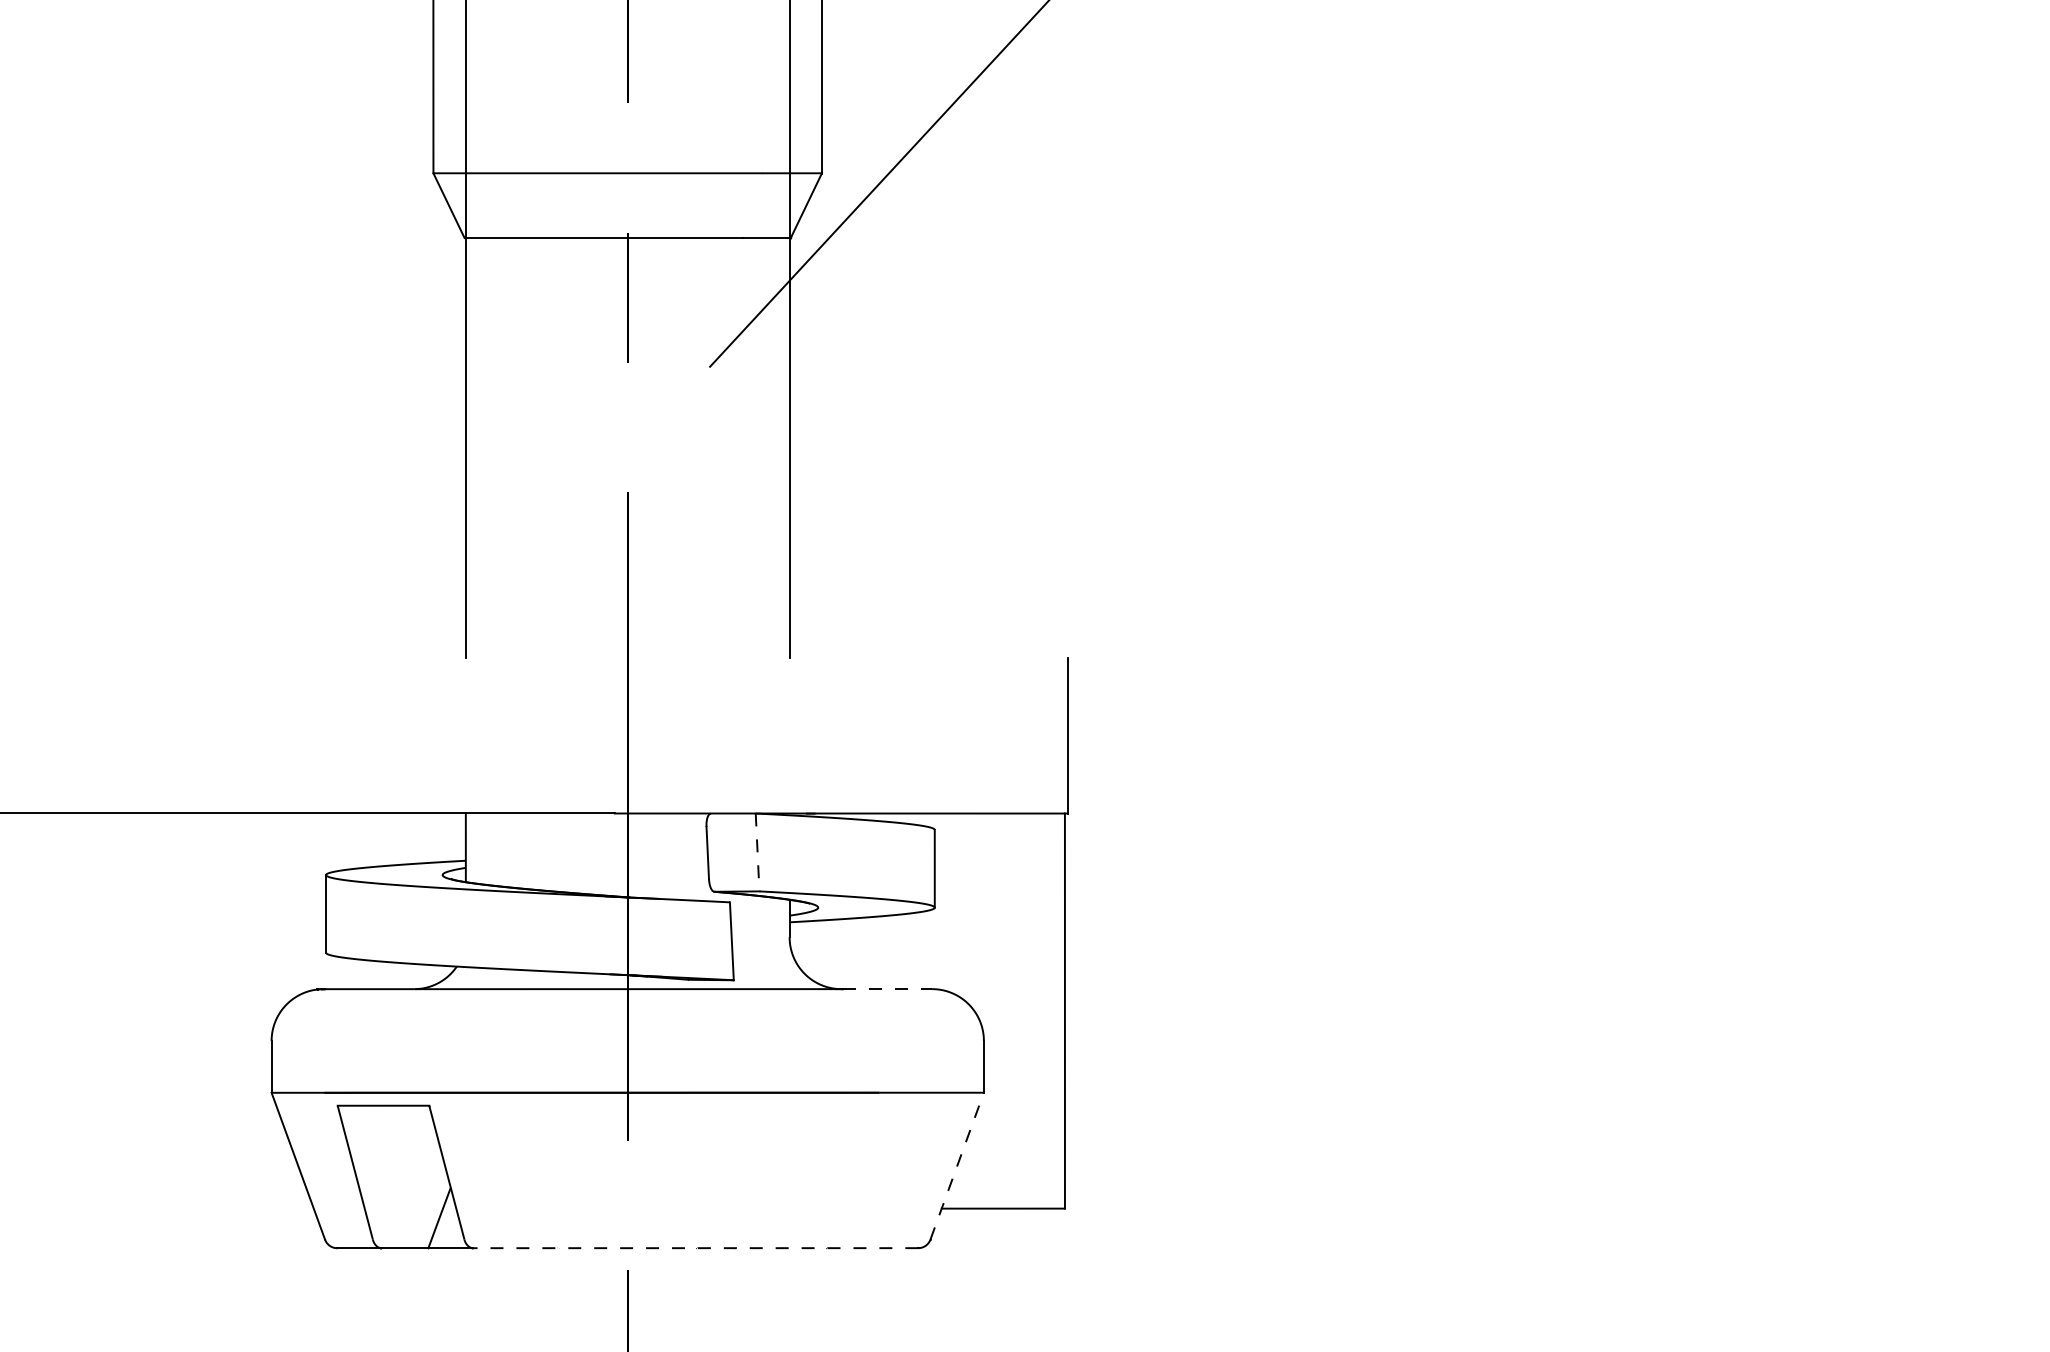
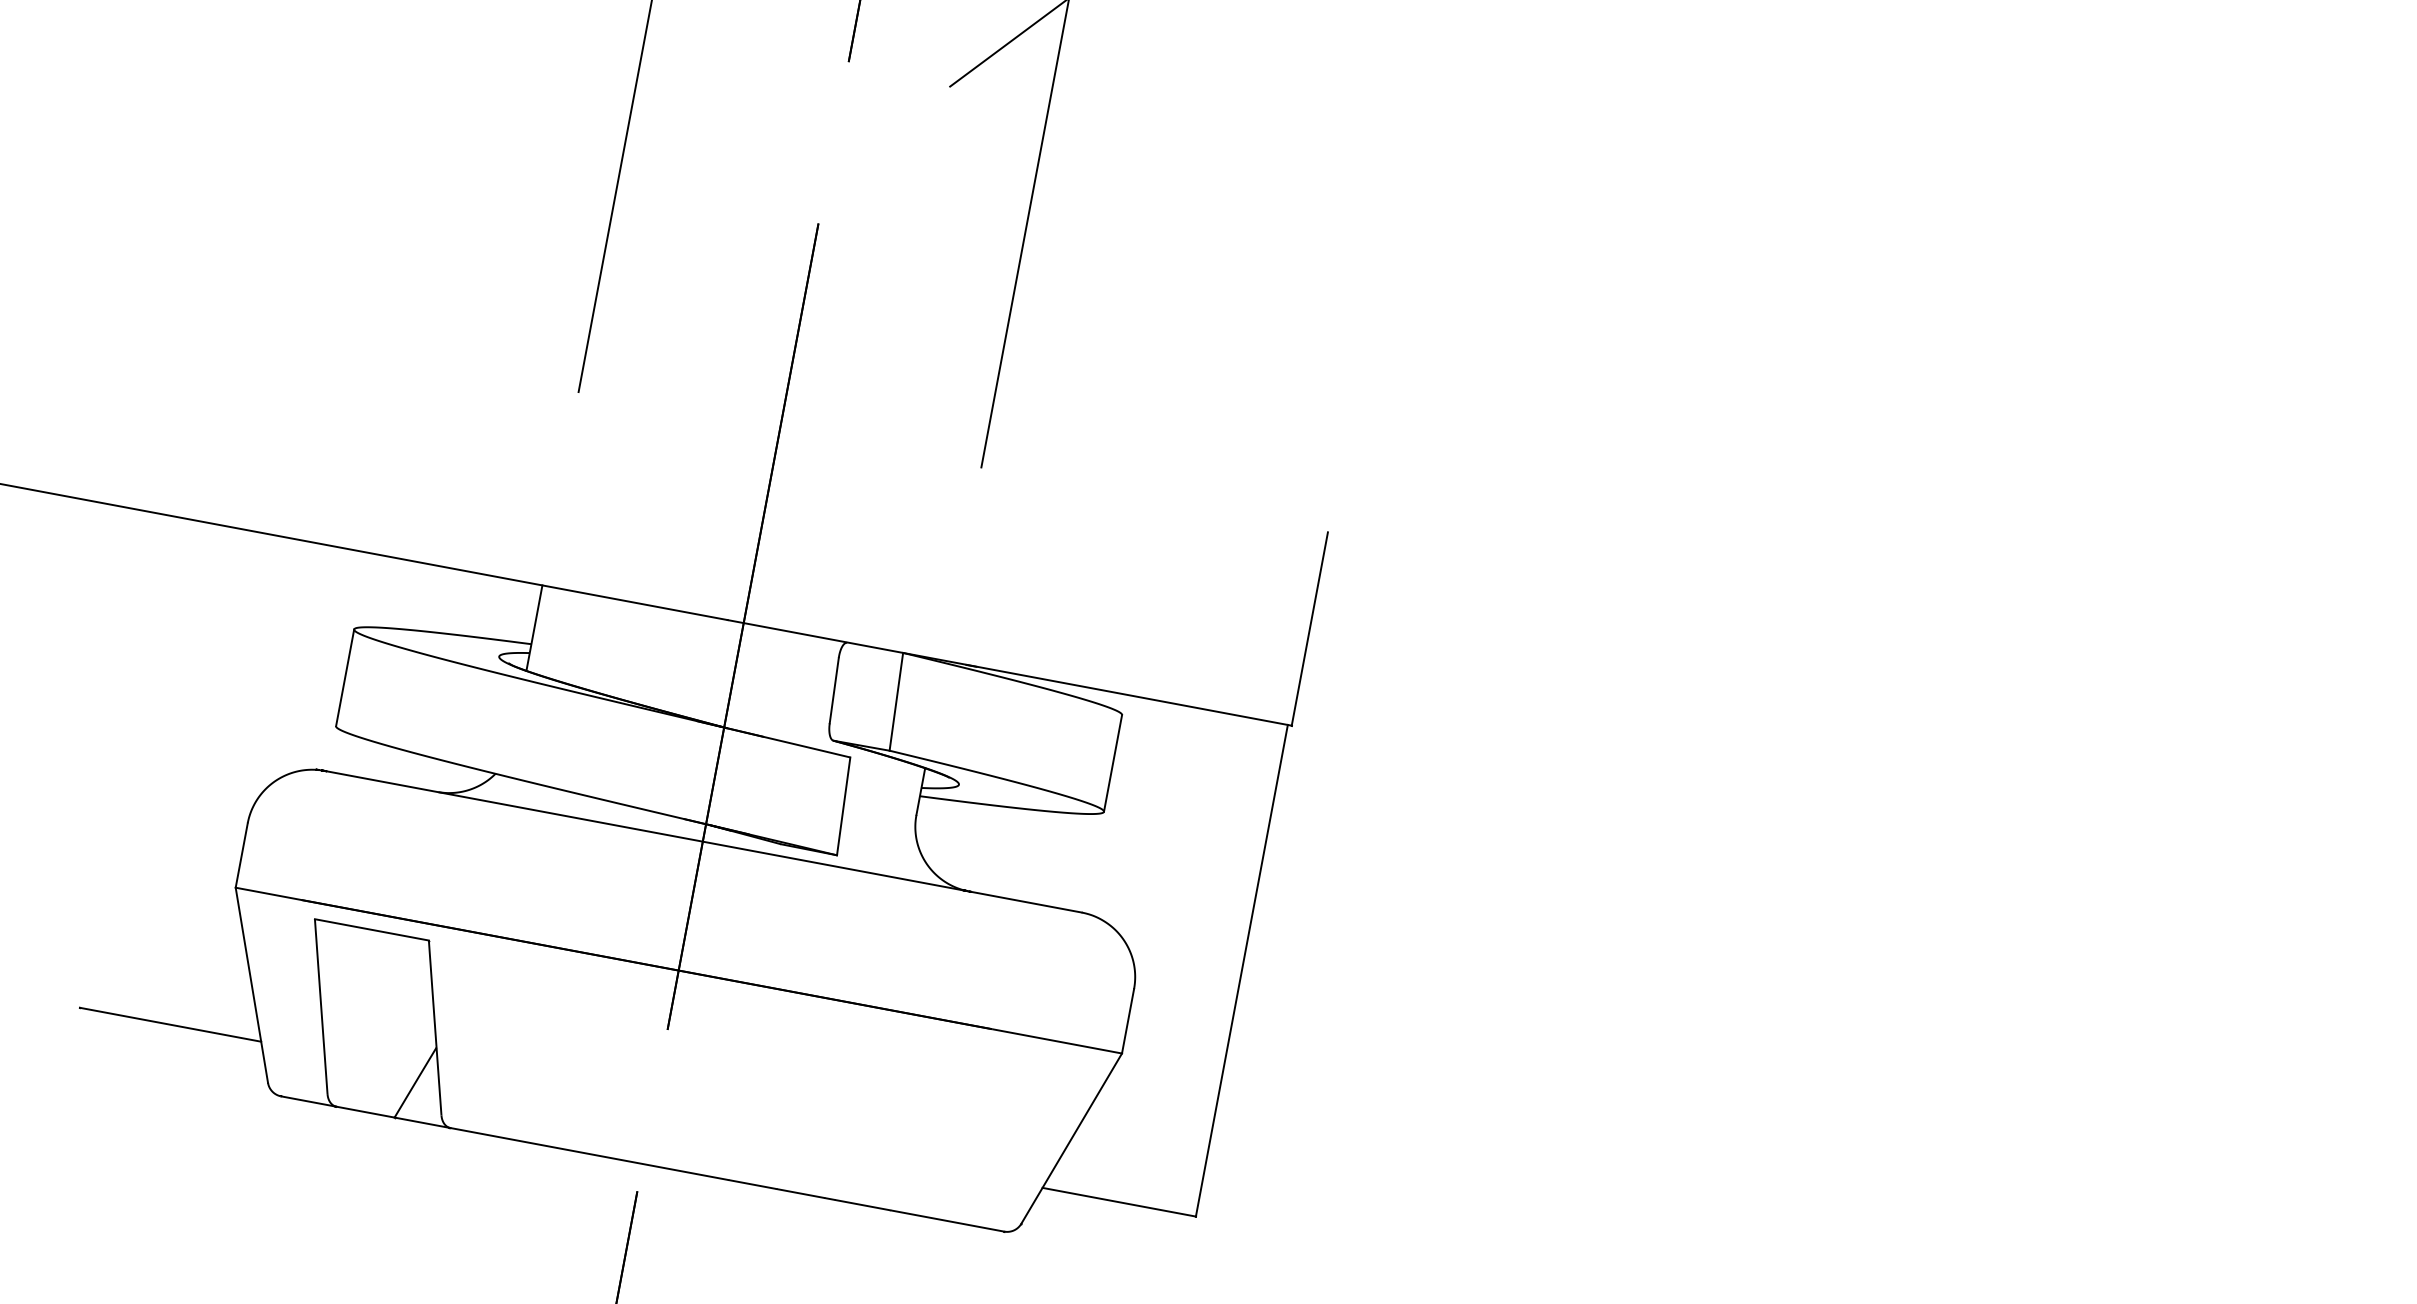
line: (757, 852) -> (896, 701), dashed -> solid
line: (887, 989) -> (1026, 902), dashed -> solid
line: (957, 1165) -> (1072, 1137), dashed -> solid
line: (240, 1208) -> (170, 1024), added
line: (695, 1248) -> (726, 1180), dashed -> solid

